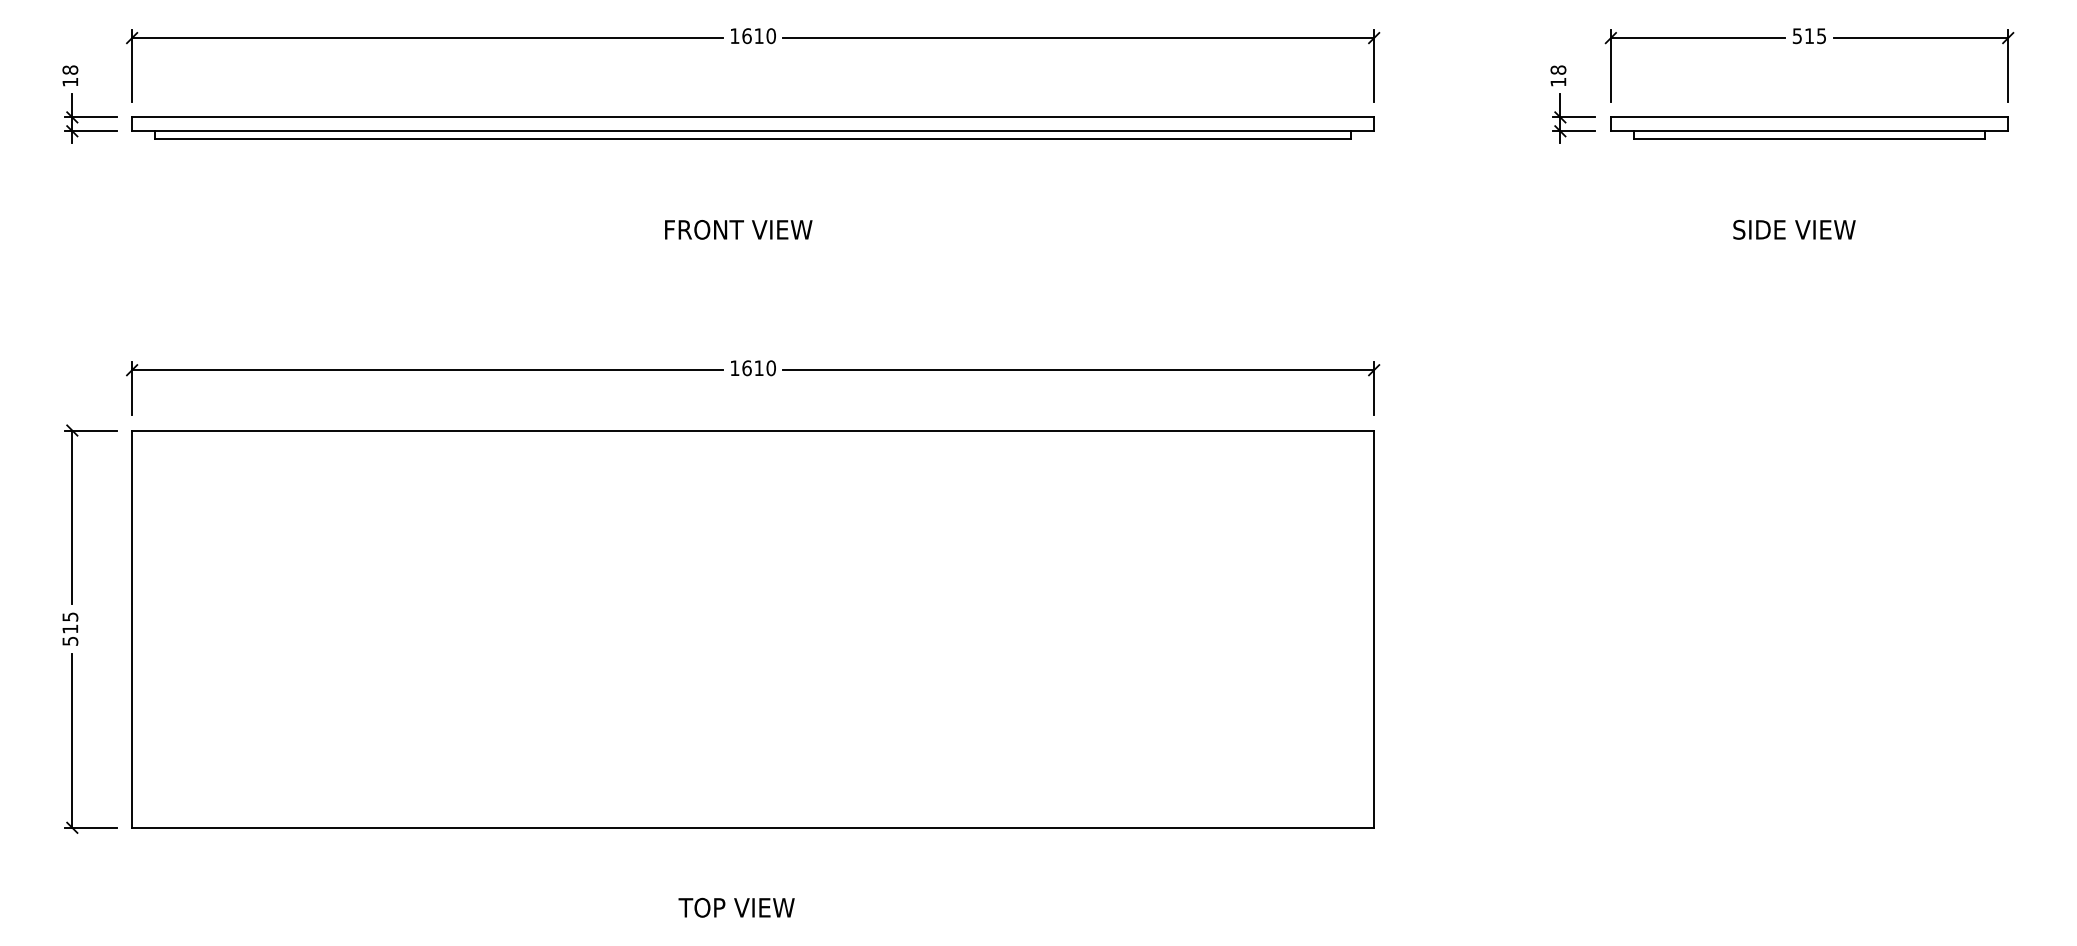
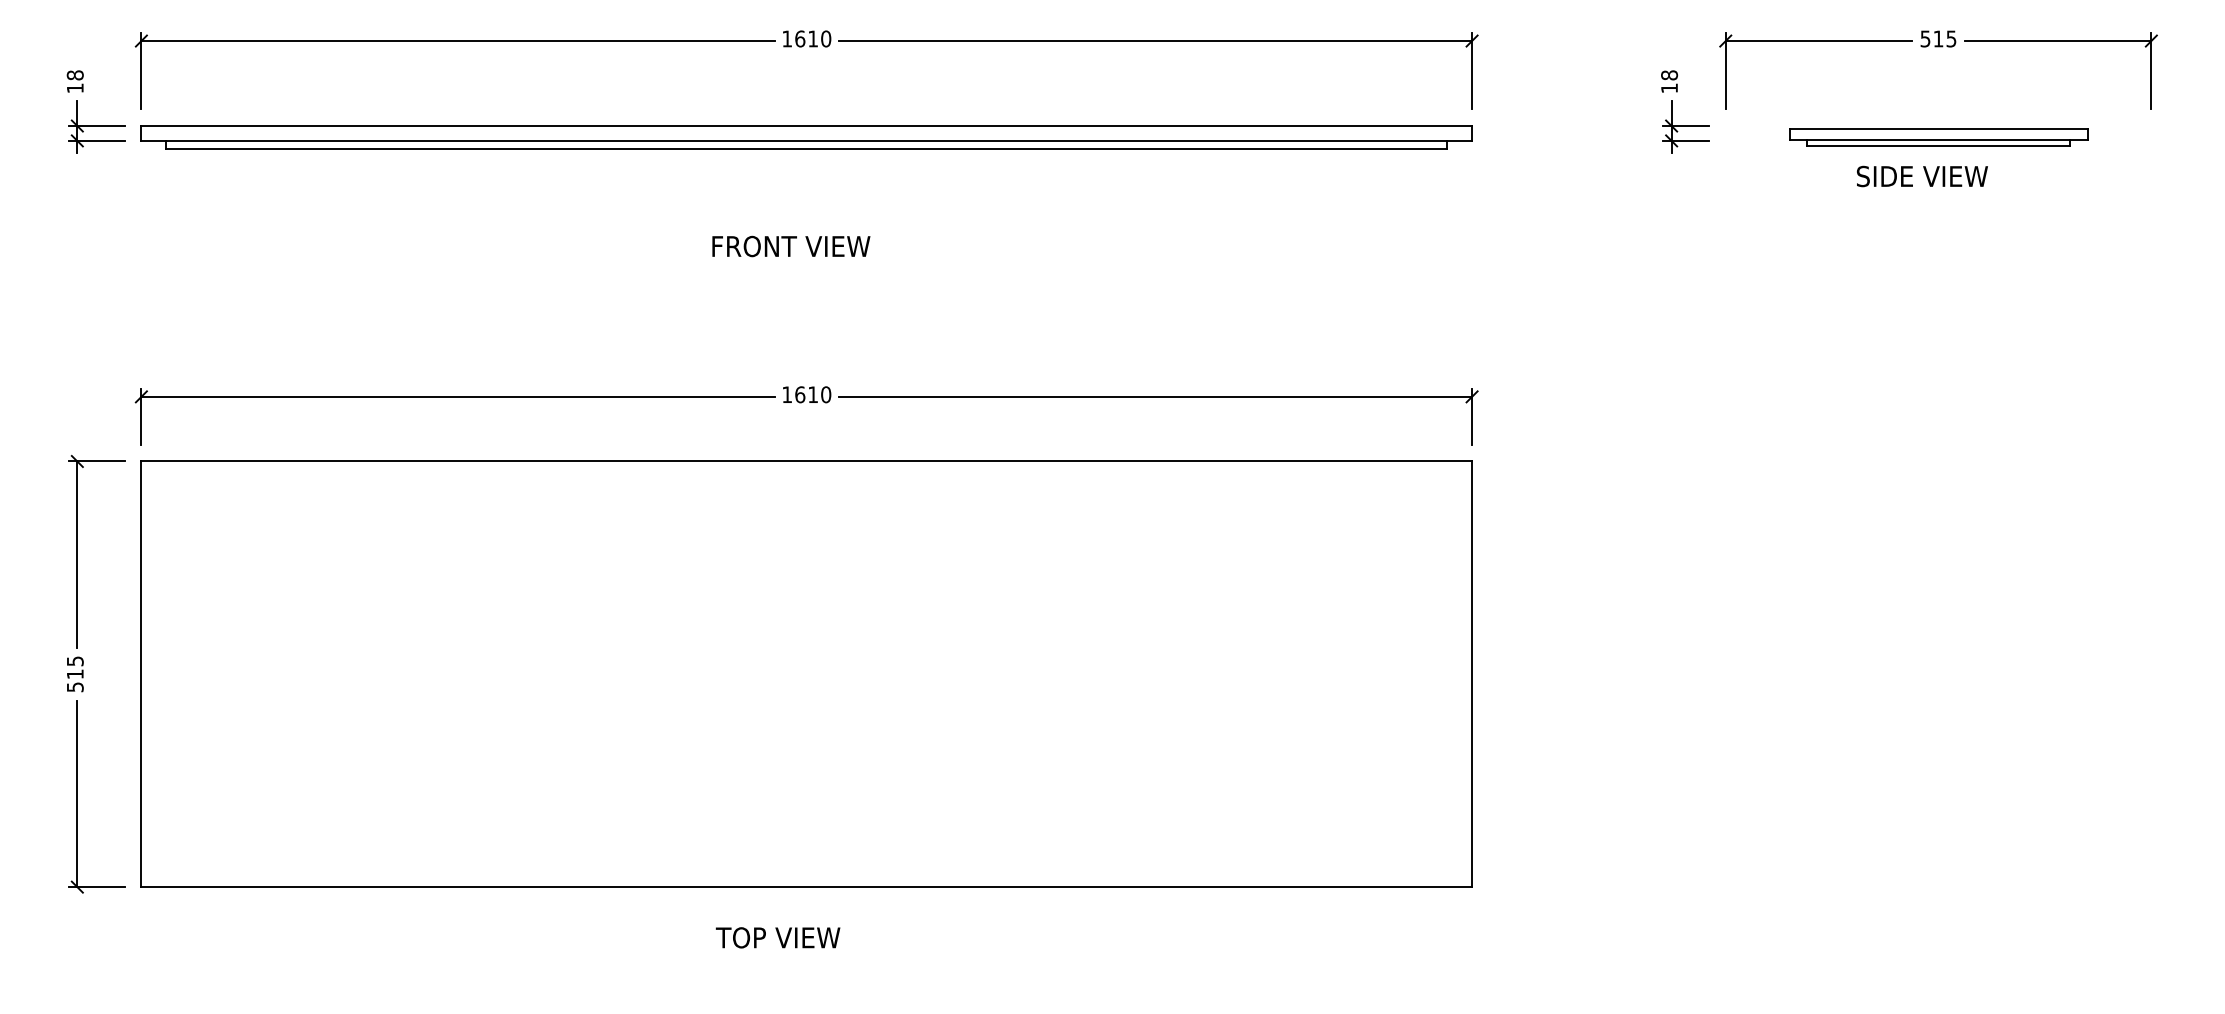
part: (1809, 128) -> (1938, 137), size x0.7
text: (1794, 229) -> (1922, 176), moved
text: (736, 907) -> (777, 937), moved

